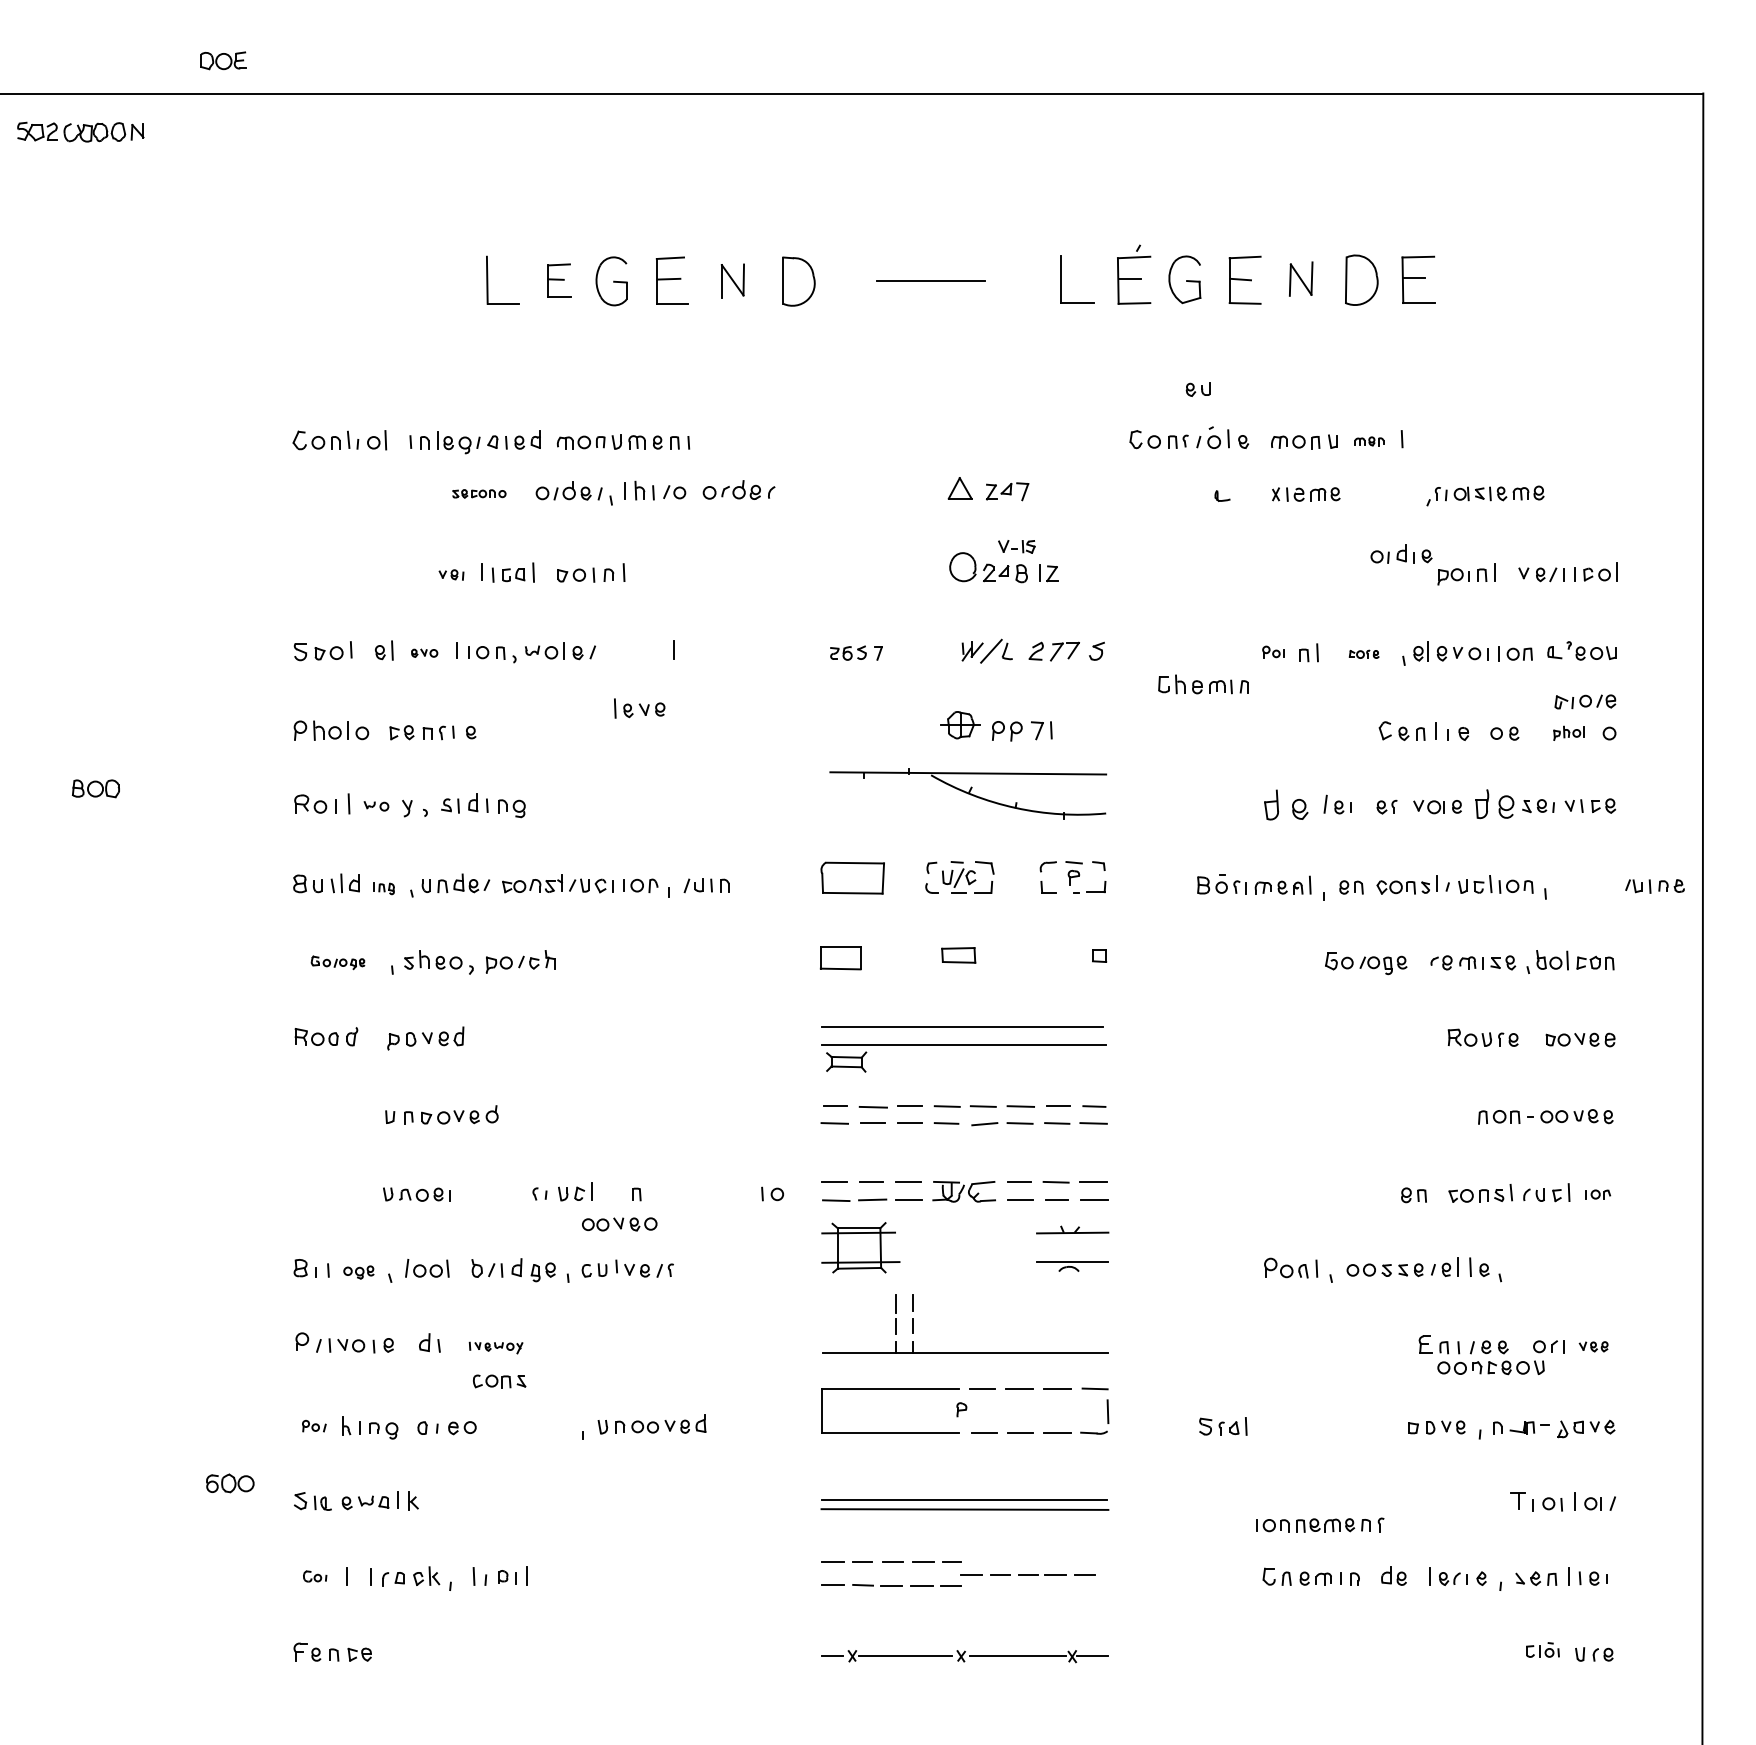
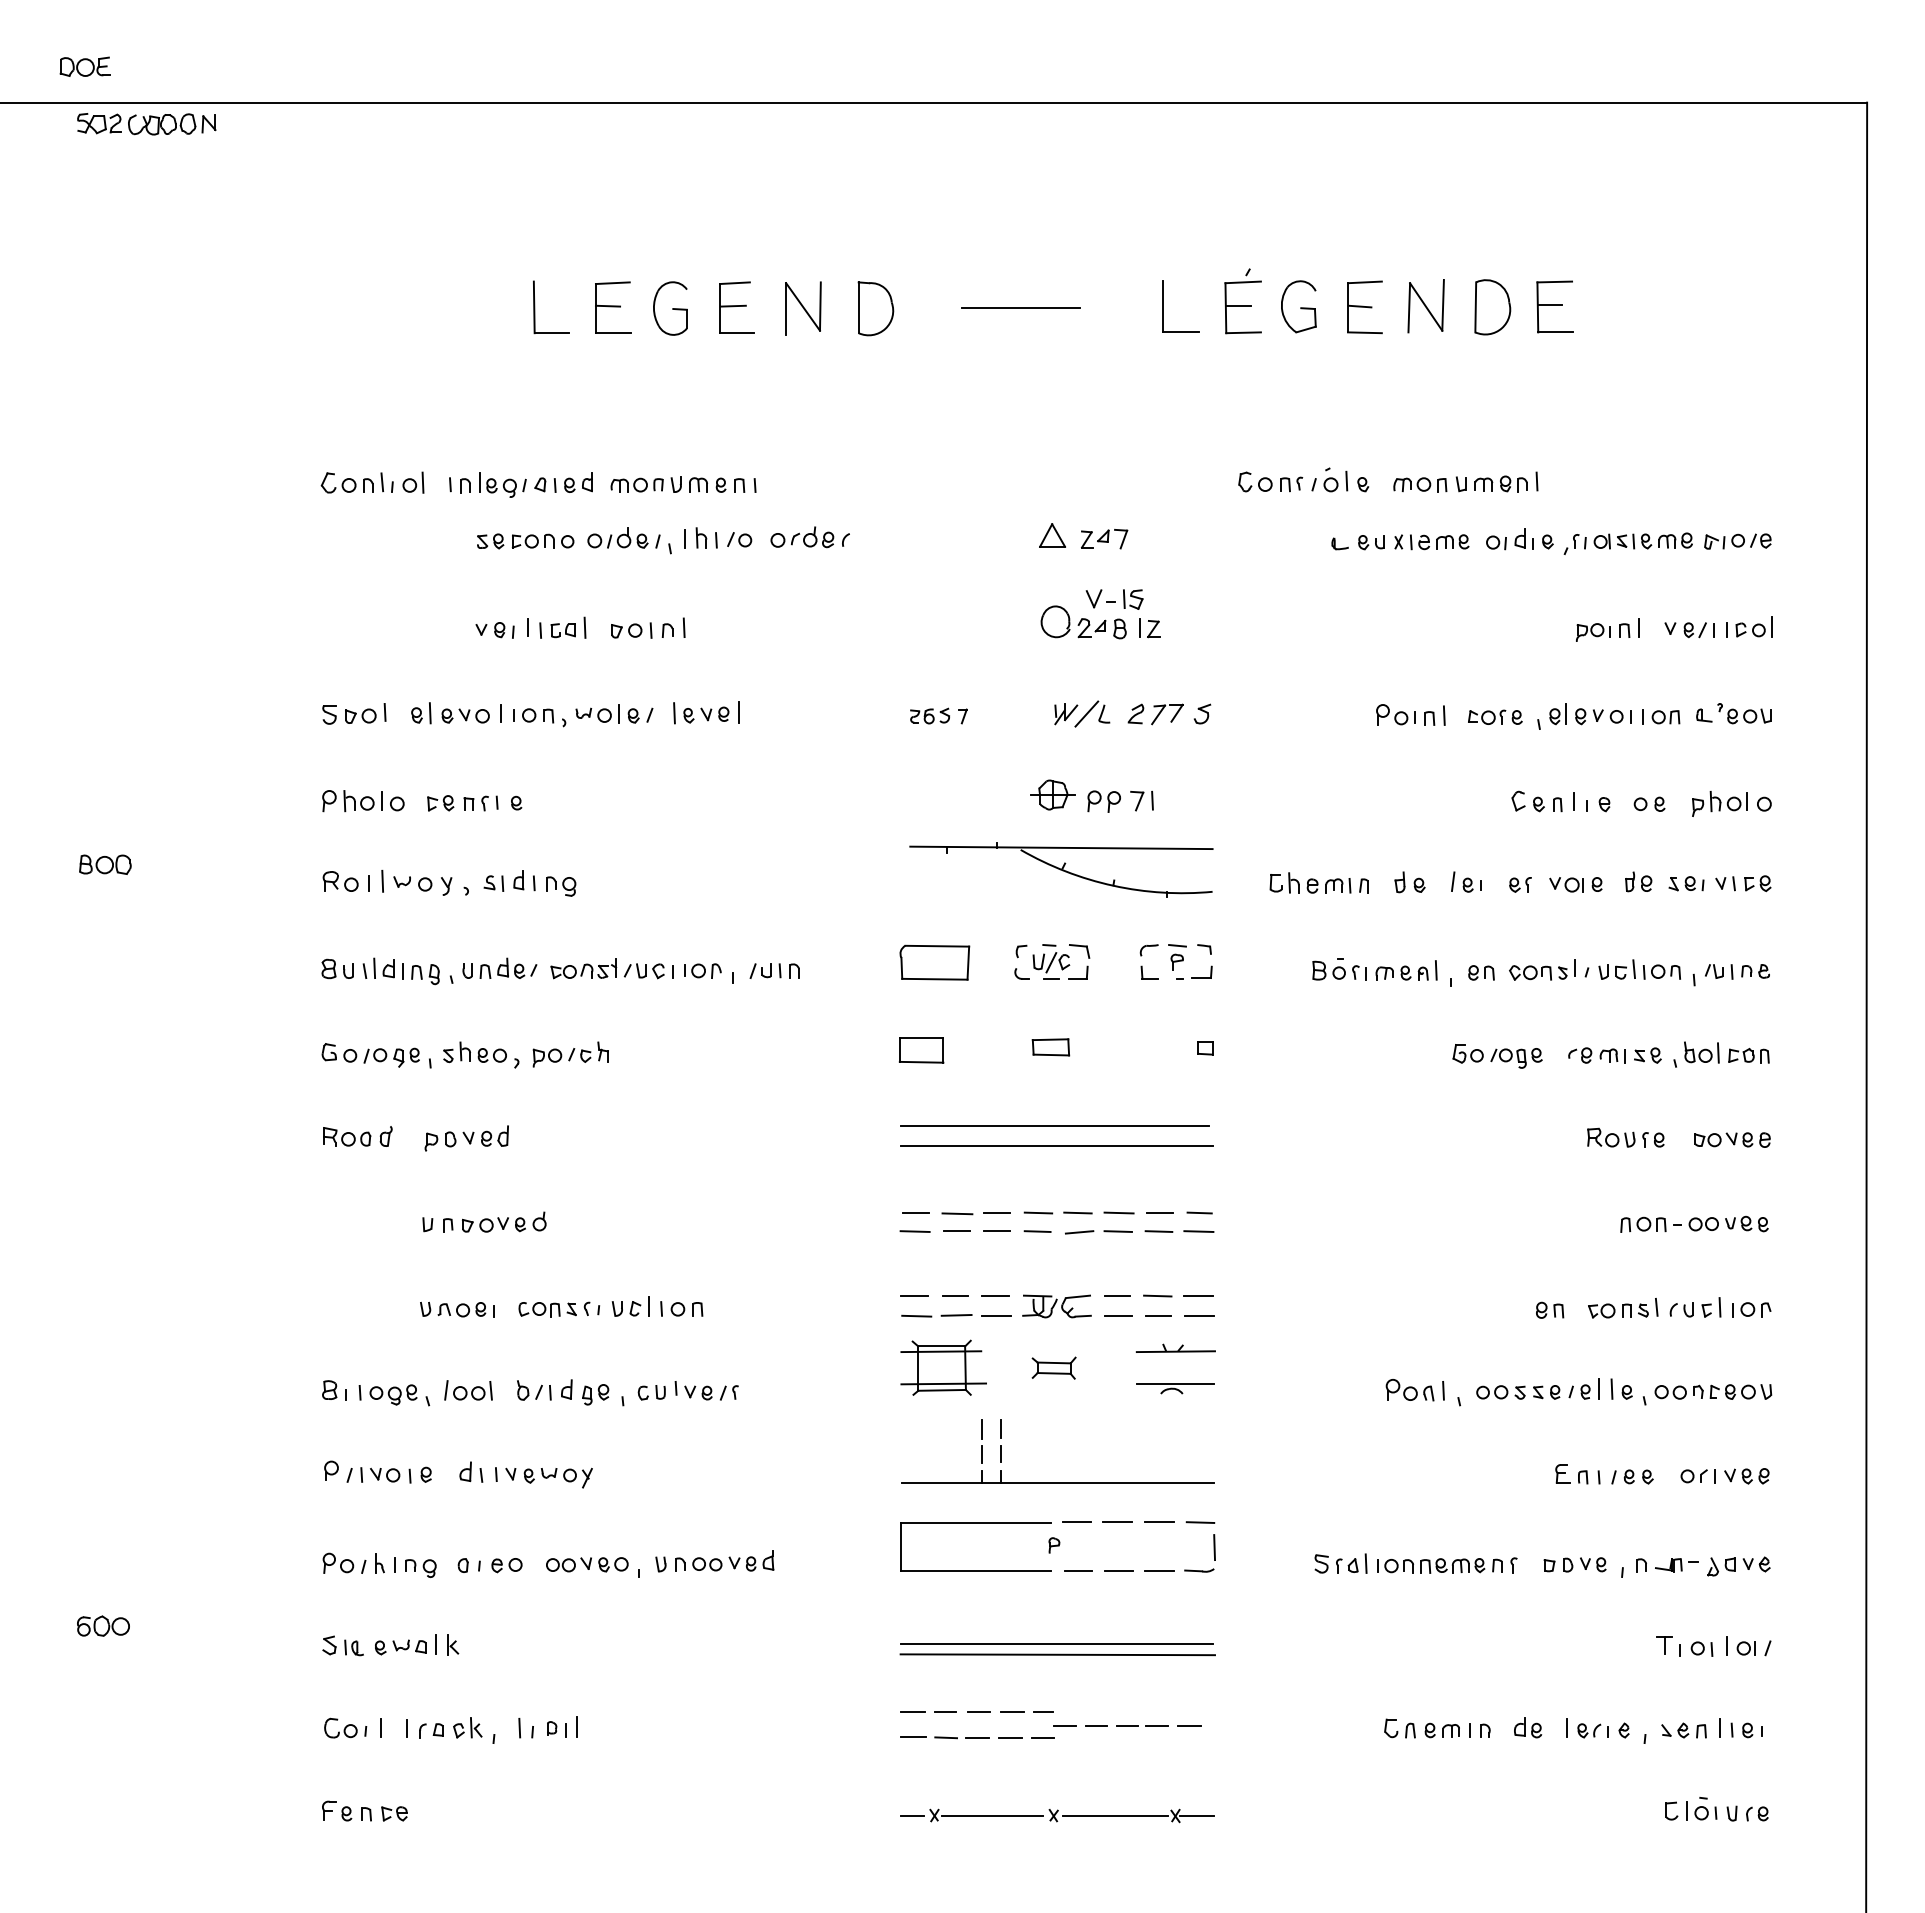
part: (223, 60) -> (85, 66), moved
part: (80, 131) -> (146, 123), moved
part: (1301, 278) -> (1426, 305), size x1.43
part: (559, 280) -> (613, 307), size x1.43
part: (732, 280) -> (803, 307), size x1.43
part: (1197, 389) -> (1370, 542), moved
part: (1369, 441) -> (1501, 484), size x1.67
part: (479, 493) -> (525, 541), size x1.67
part: (1016, 546) -> (1114, 599), size x1.43
part: (1401, 553) -> (1519, 538), moved
part: (451, 574) -> (495, 629), size x1.43
part: (1273, 651) -> (1396, 714), size x1.67
part: (424, 653) -> (465, 716), size x1.67
part: (1364, 654) -> (1495, 717), size x1.67
part: (1203, 684) -> (1319, 883), moved
part: (1585, 701) -> (1737, 541), moved
part: (639, 708) -> (701, 713), moved
part: (1568, 733) -> (1719, 804), size x1.67
part: (1286, 804) -> (1410, 881), size x0.62
part: (1494, 804) -> (1638, 881), size x0.62
part: (376, 806) -> (412, 884), size x1.43
part: (1654, 886) -> (1736, 971), moved
part: (384, 888) -> (421, 974), size x1.67
part: (337, 962) -> (370, 1055), size x1.67
part: (846, 1061) -> (1054, 1367), moved
part: (772, 1193) -> (672, 1308), moved
part: (1598, 1194) -> (1752, 1309), size x1.43
part: (619, 1224) -> (587, 1564), moved
part: (358, 1272) -> (393, 1394), size x1.43
part: (1593, 1346) -> (1746, 1476), size x1.43
part: (495, 1347) -> (543, 1477), size x1.67
part: (1490, 1367) -> (1712, 1391), moved
part: (499, 1381) -> (547, 1309), moved
part: (314, 1425) -> (344, 1562), size x1.67
part: (230, 1483) -> (103, 1626), moved
part: (1320, 1524) -> (1447, 1564), moved
part: (314, 1576) -> (344, 1728), size x1.67
part: (1542, 1649) -> (1690, 1808), size x1.43

